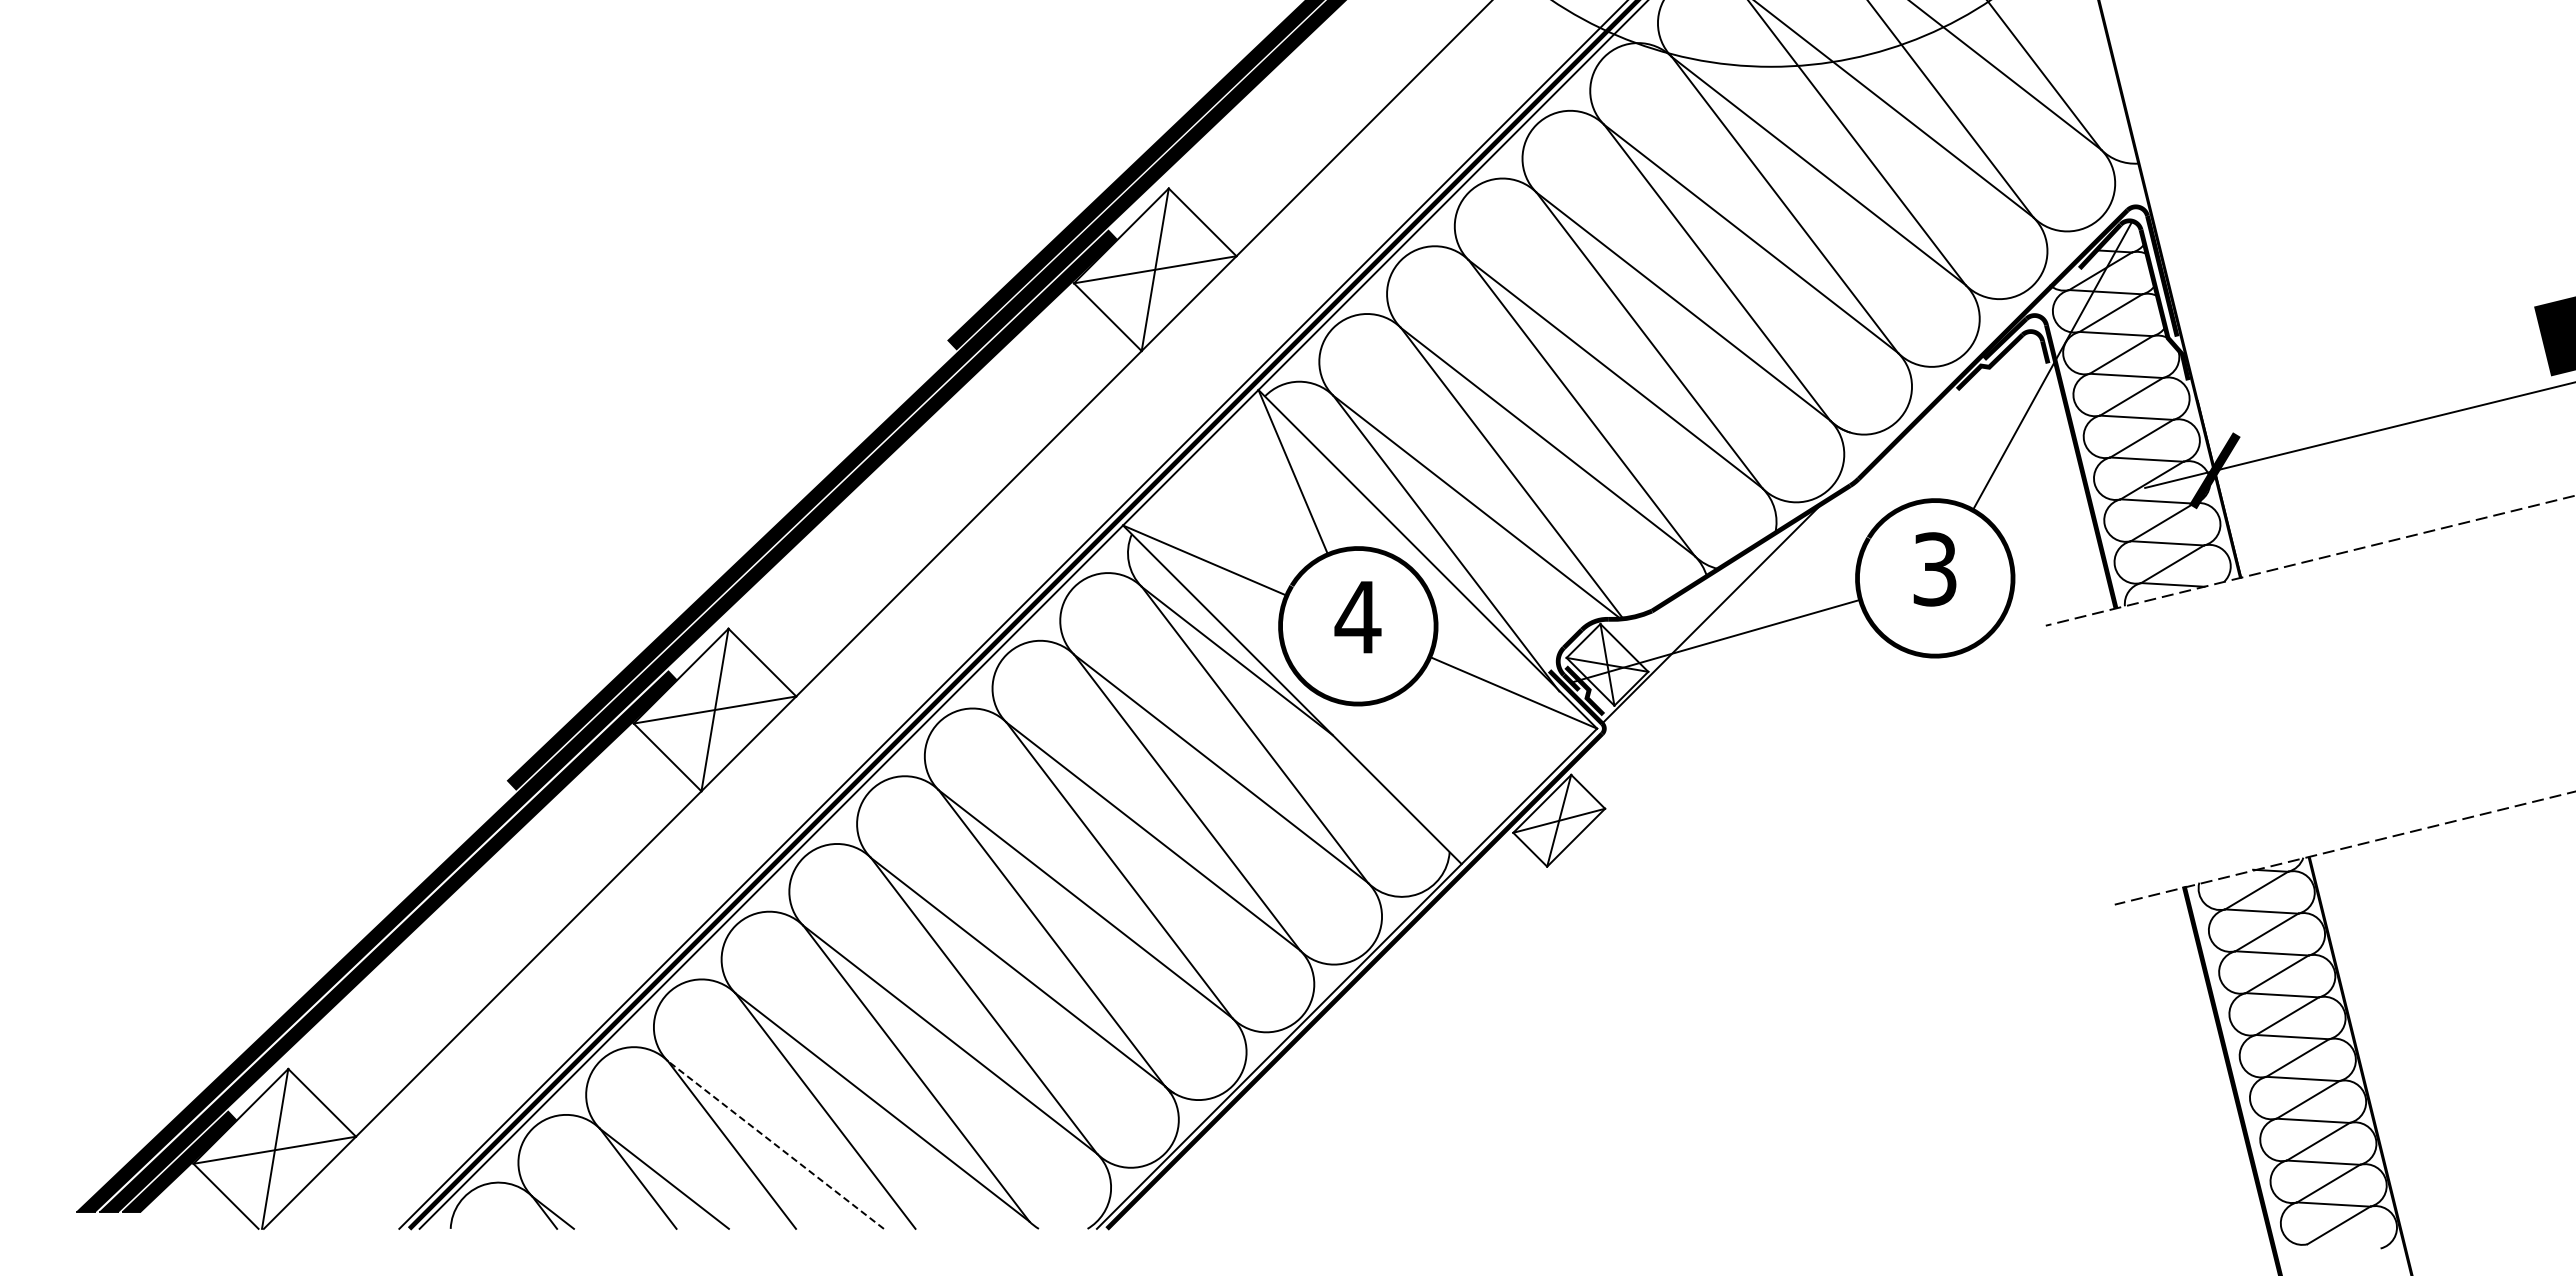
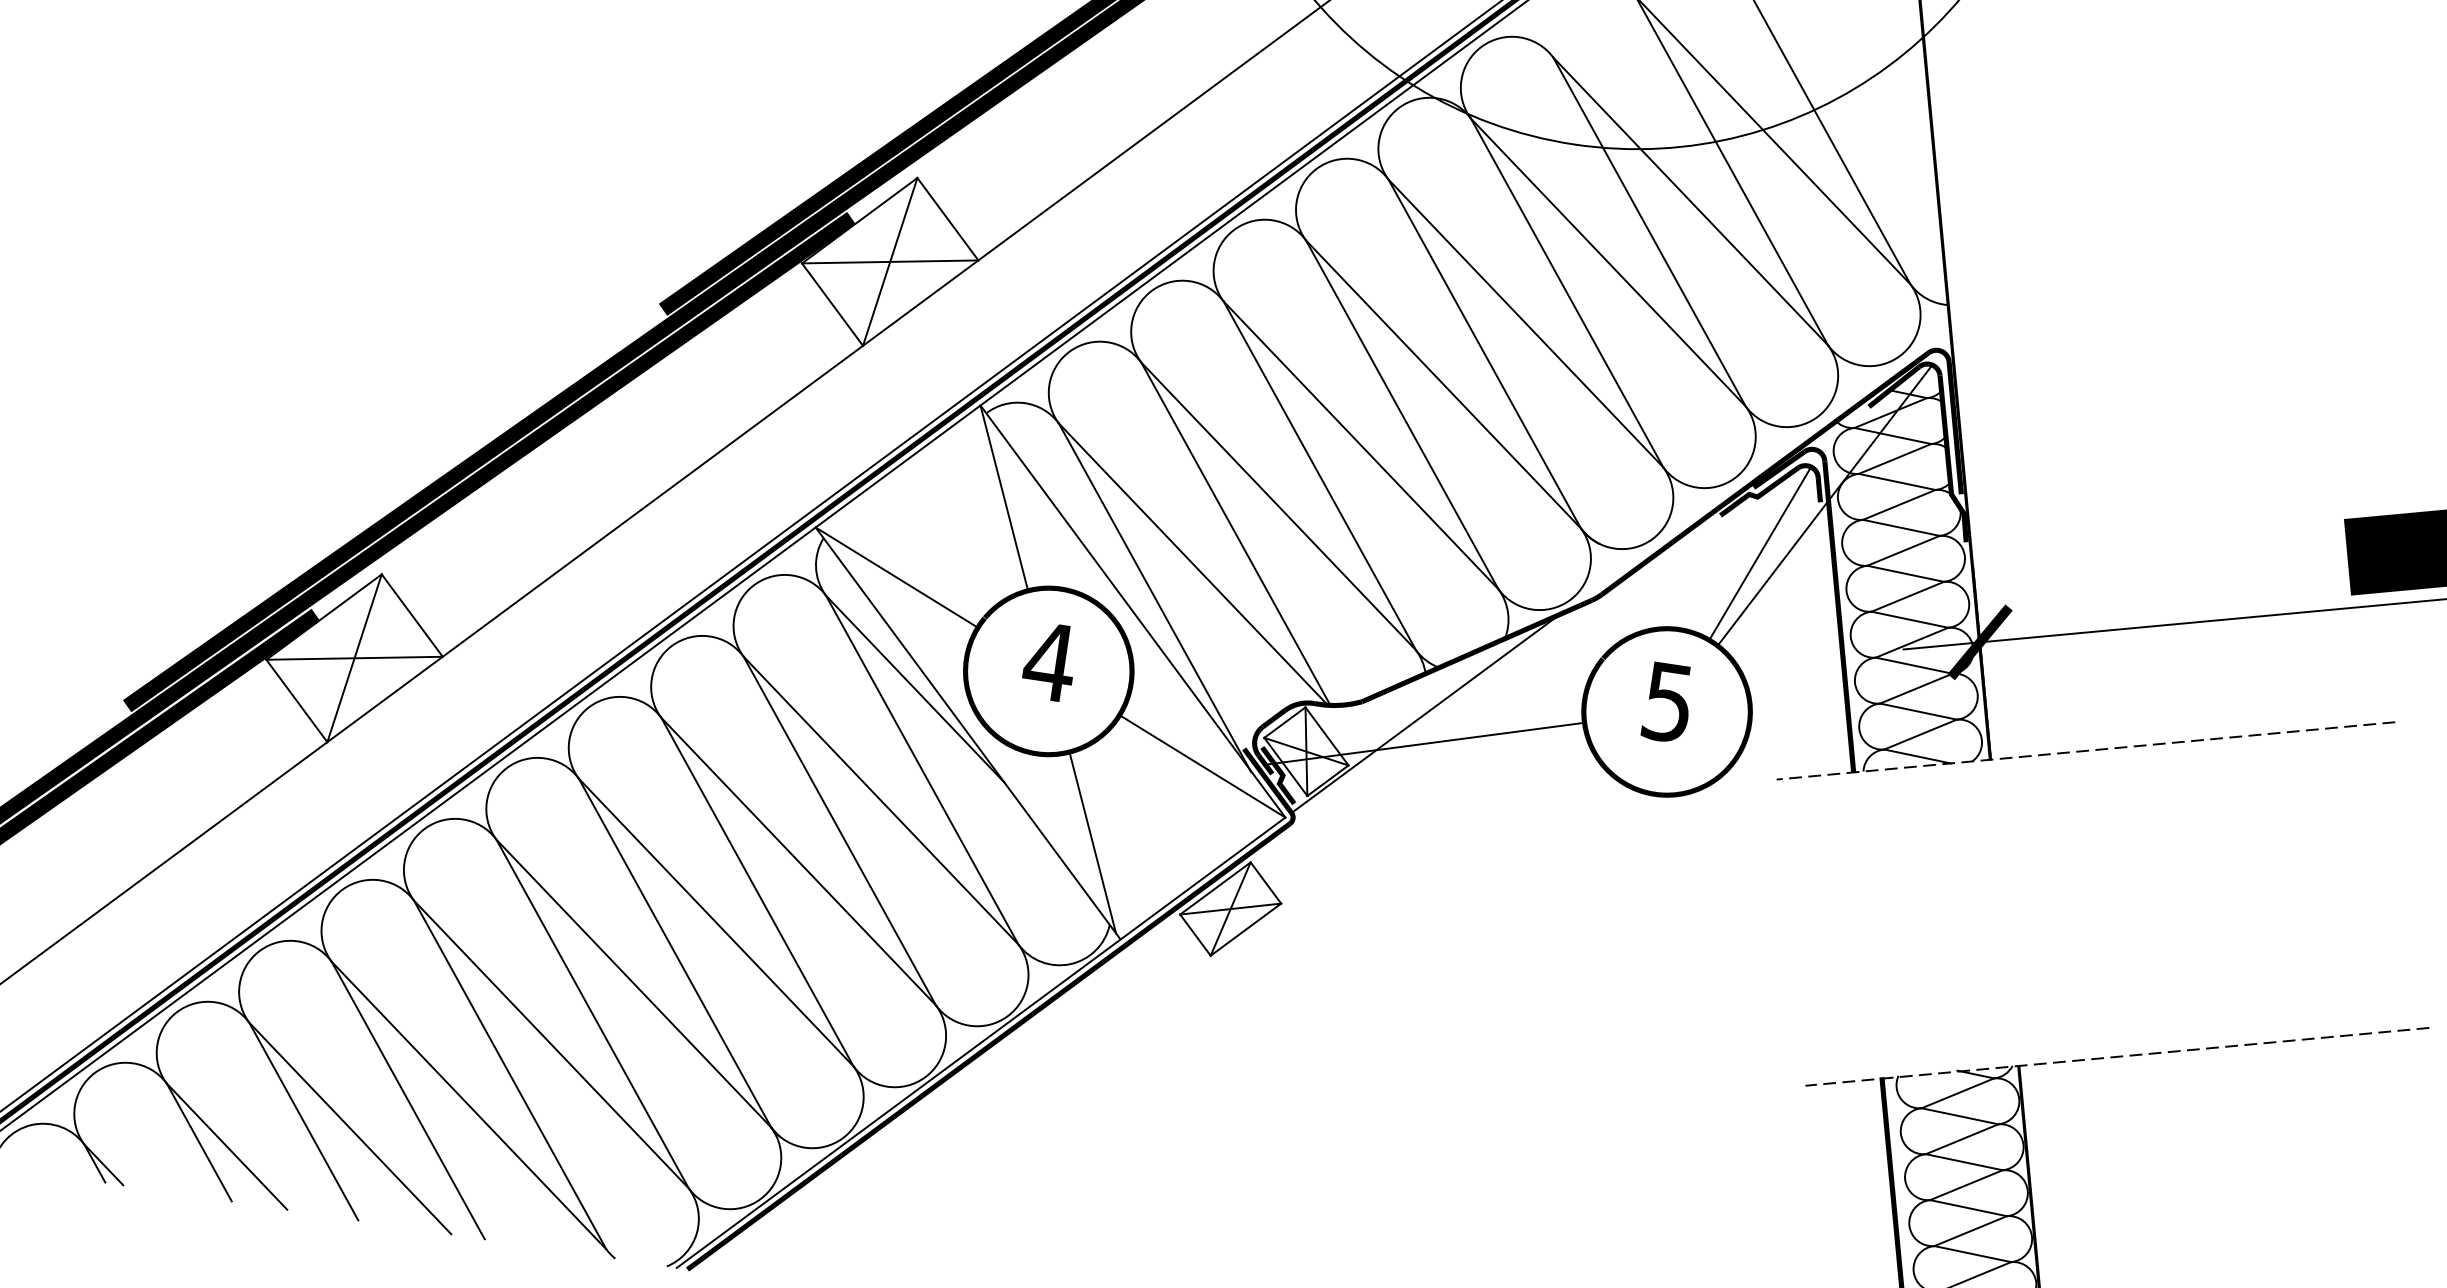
line: (1999, 419) -> (1760, 553), added
text: (1935, 569) -> (1668, 702), 3 -> 5
line: (1422, 778) -> (1092, 842), added
line: (775, 1145) -> (349, 1128), dashed -> solid

